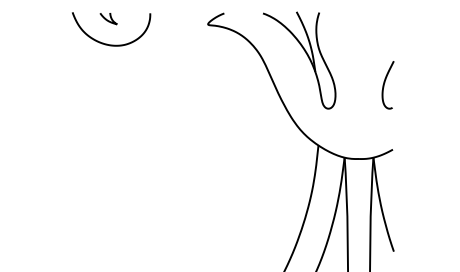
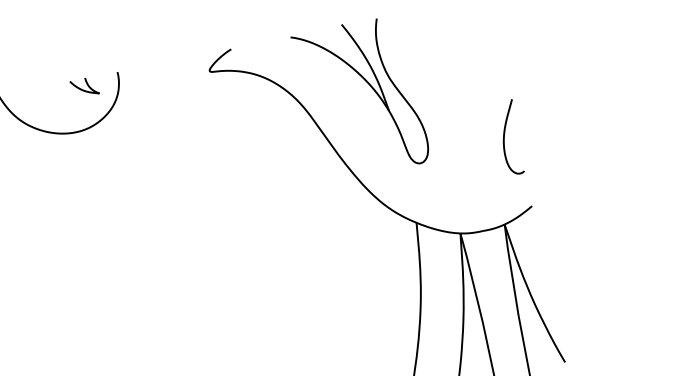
curve: (107, 19) -> (82, 88), moved
curve: (384, 85) -> (505, 139), moved

